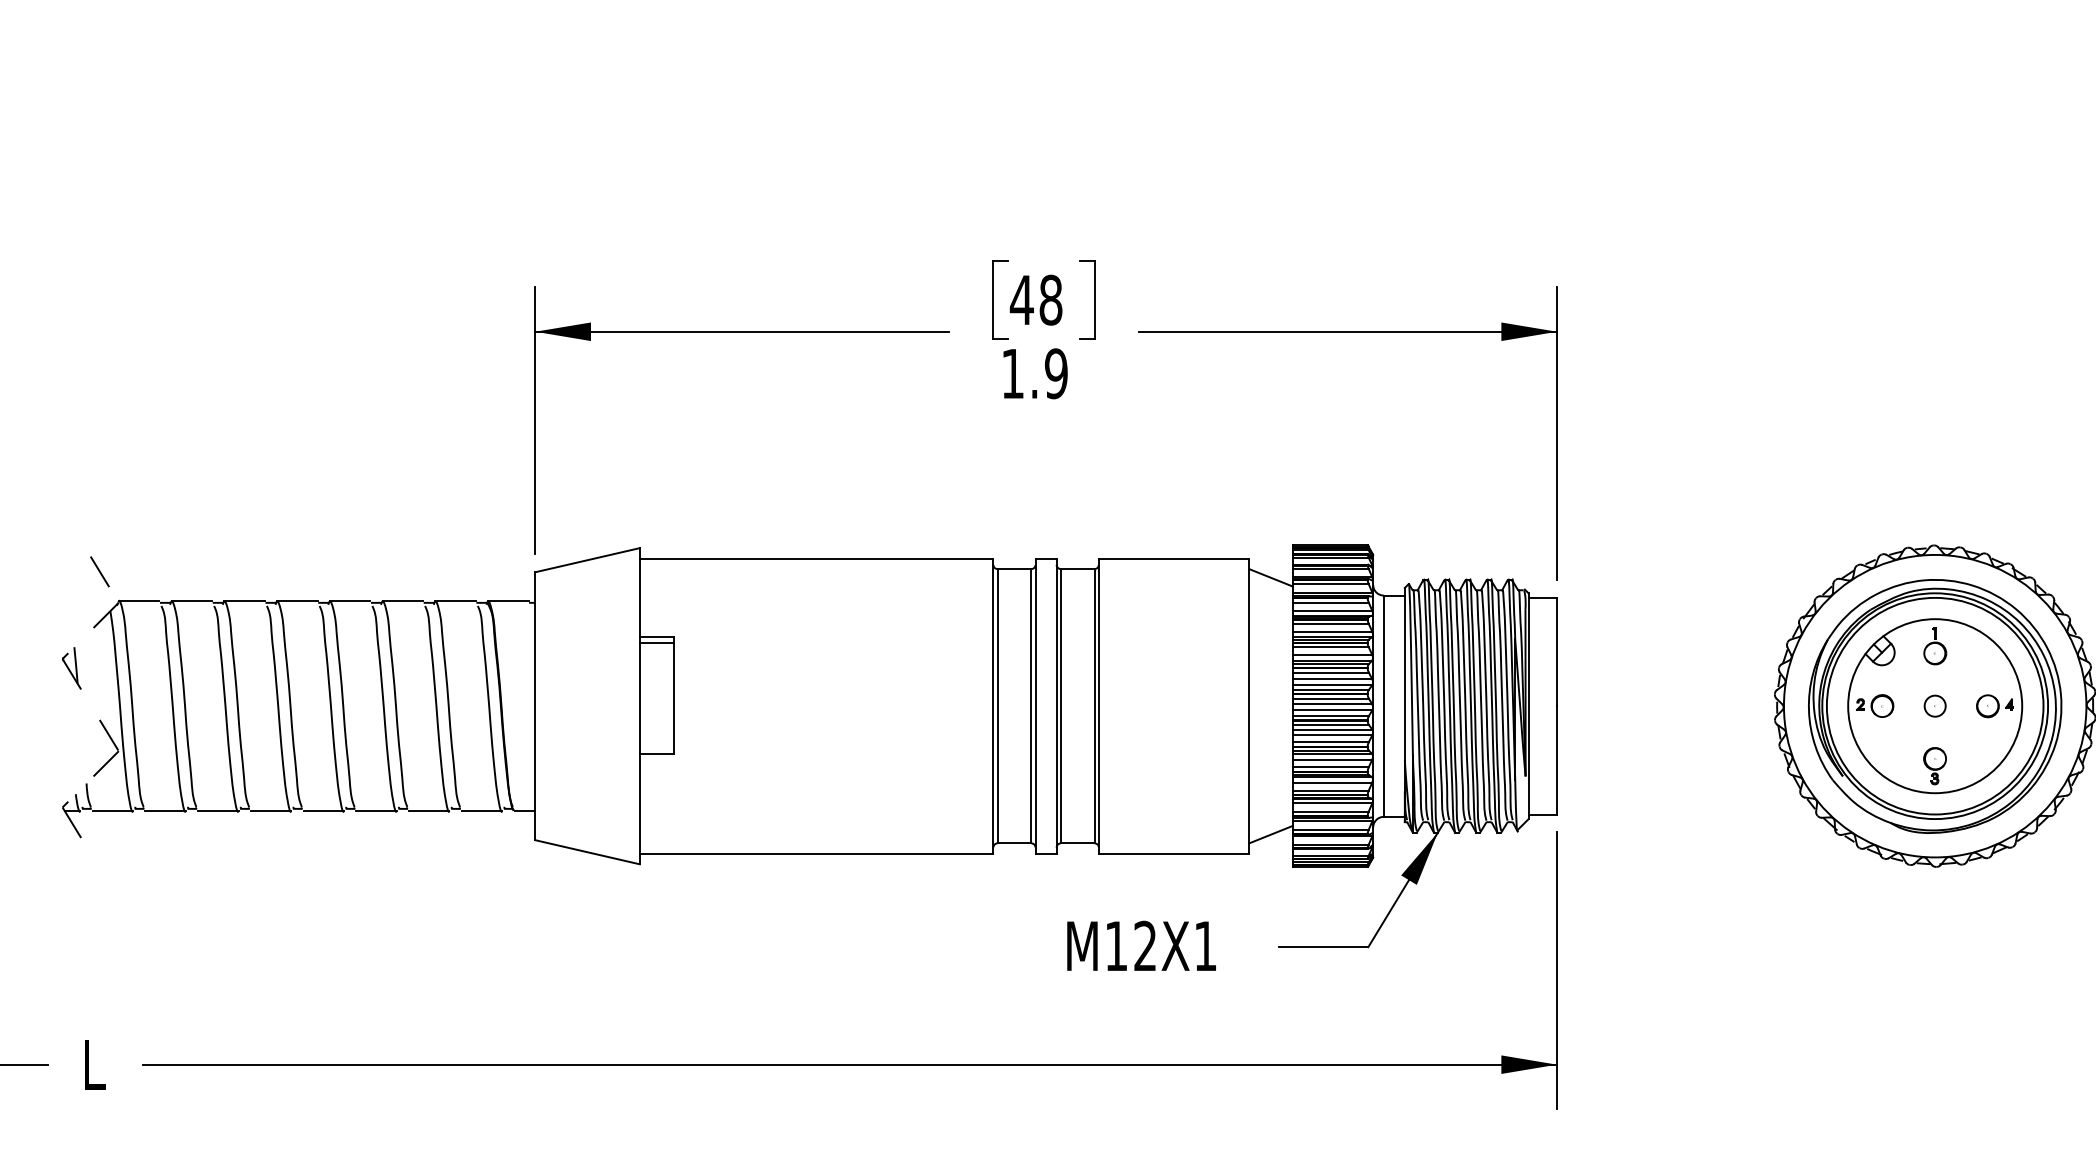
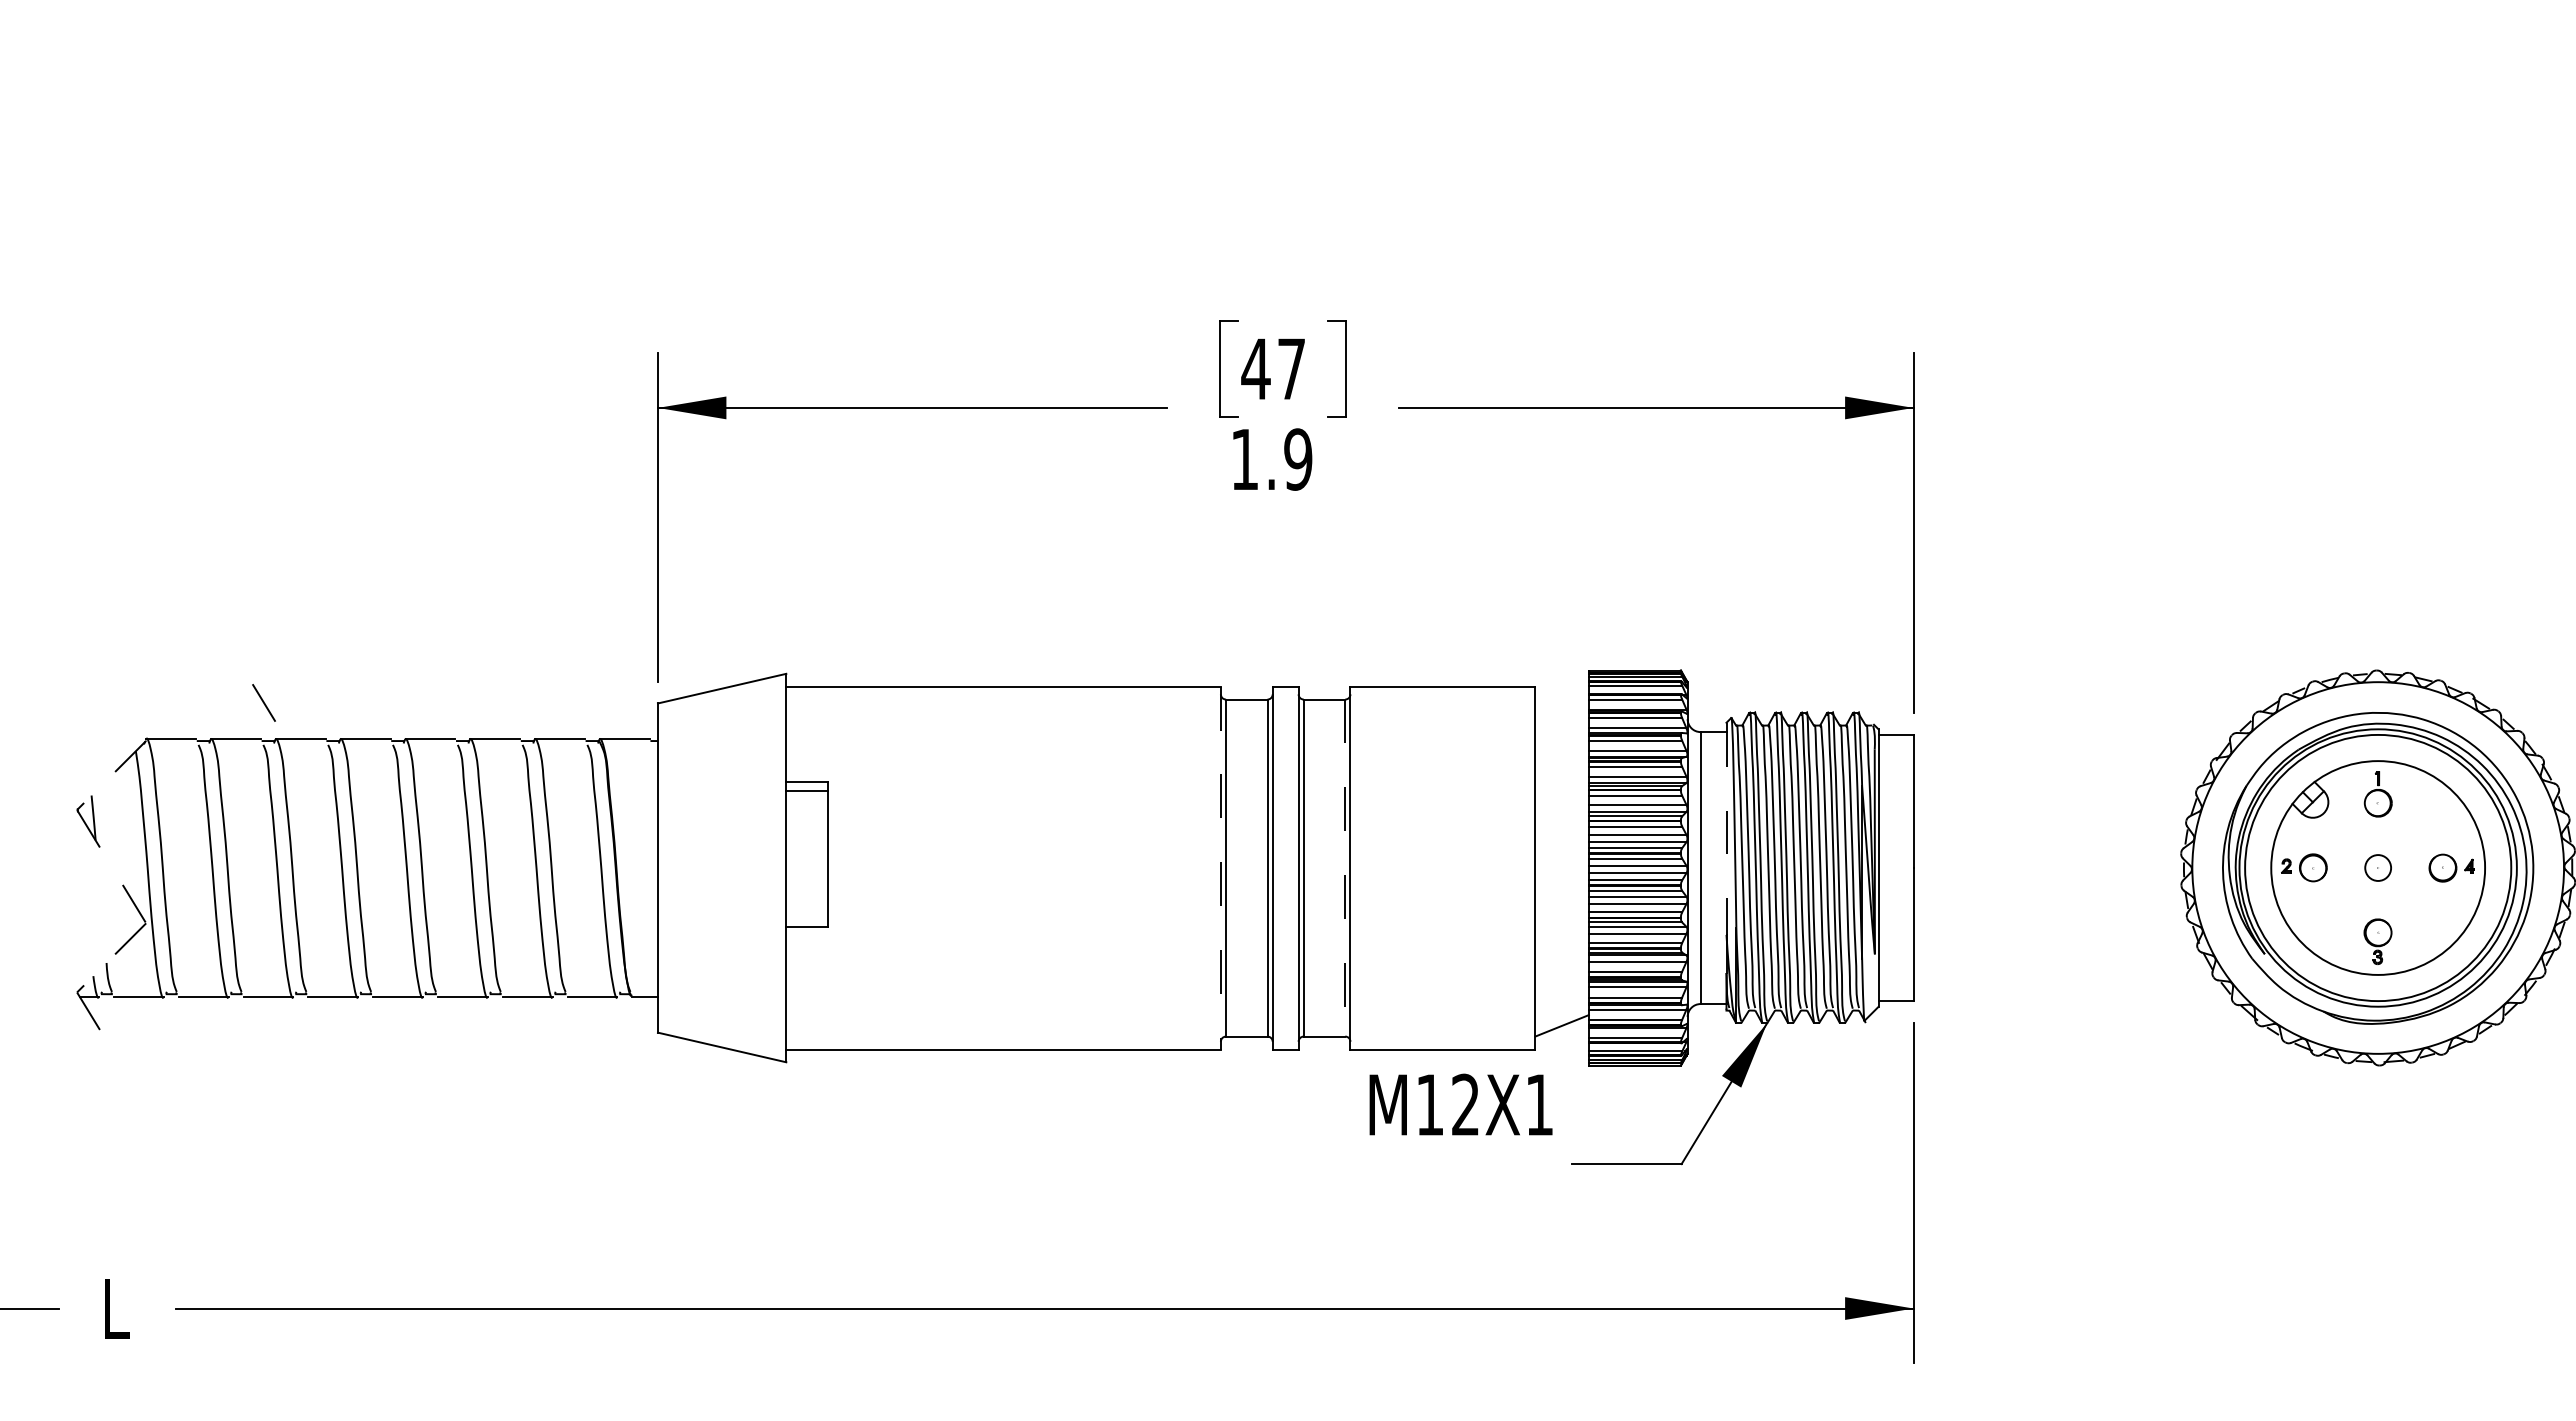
text: (1050, 299) -> (1291, 368), 48 -> 47
line: (99, 571) -> (263, 702), moved
line: (1270, 578) -> (1561, 710), removed
line: (1404, 674) -> (1726, 829), solid -> dashed
line: (993, 706) -> (1220, 868), solid -> dashed
line: (1094, 706) -> (1345, 868), solid -> dashed
text: (1141, 945) -> (1460, 1104), moved

